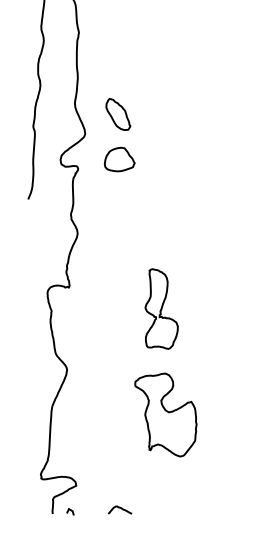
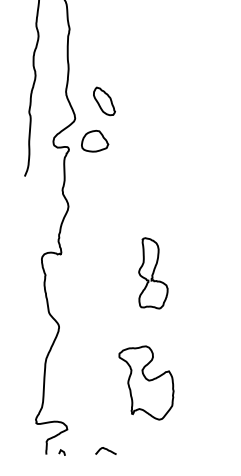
part: (119, 159) -> (94, 141), moved
part: (161, 308) -> (153, 272), moved
part: (165, 414) -> (146, 382), moved

